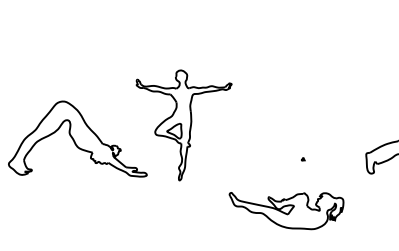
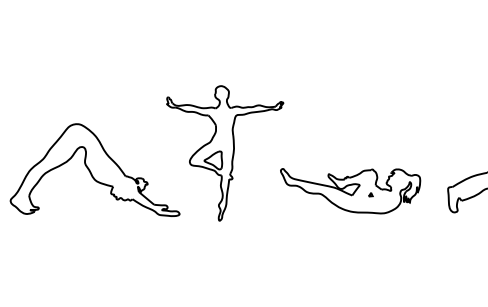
part: (286, 211) -> (350, 191), moved

